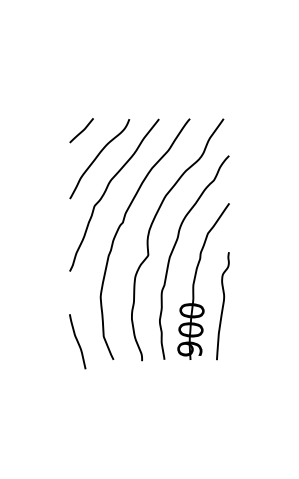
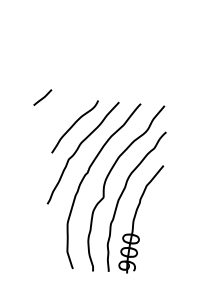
line: (81, 130) -> (42, 97), moved
curve: (222, 306) -> (152, 237), removed
curve: (77, 341) -> (48, 253), removed

